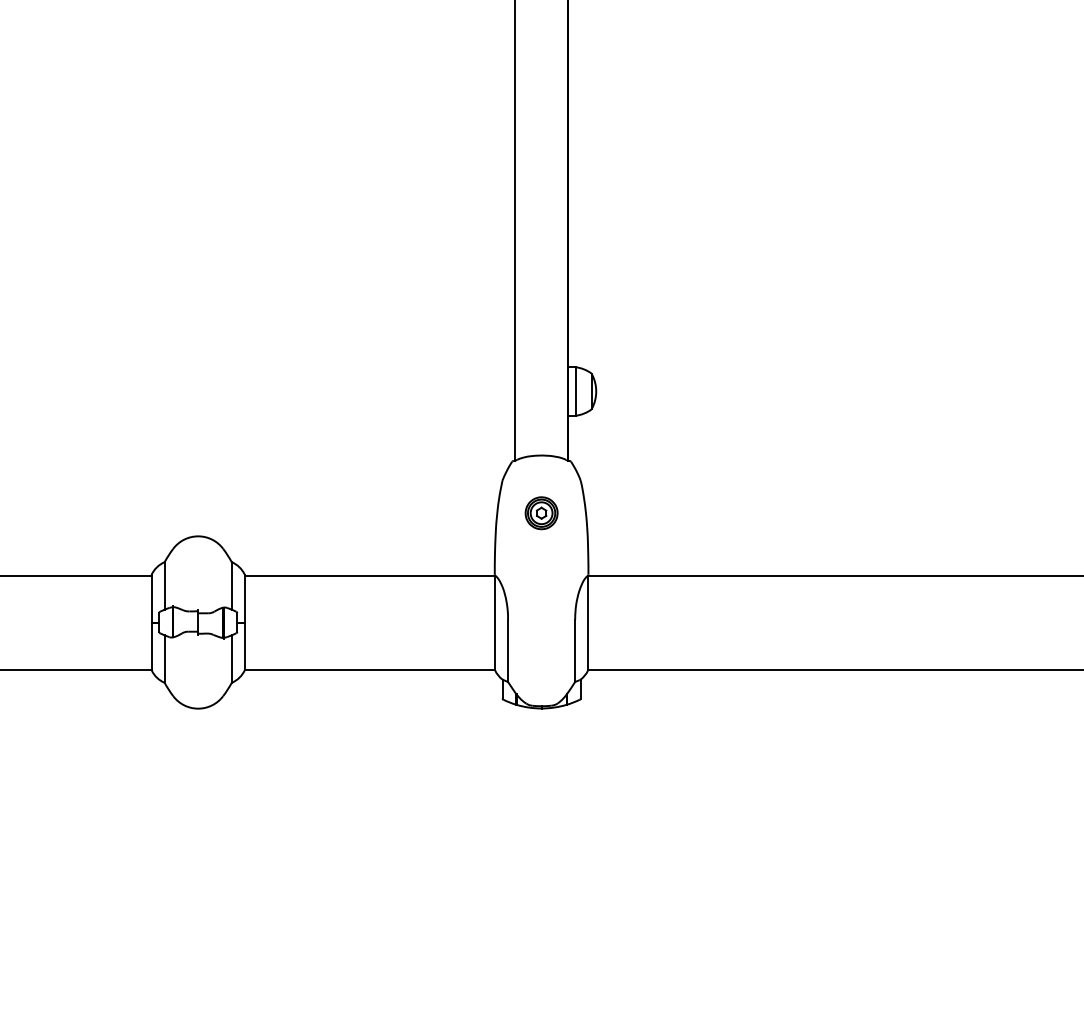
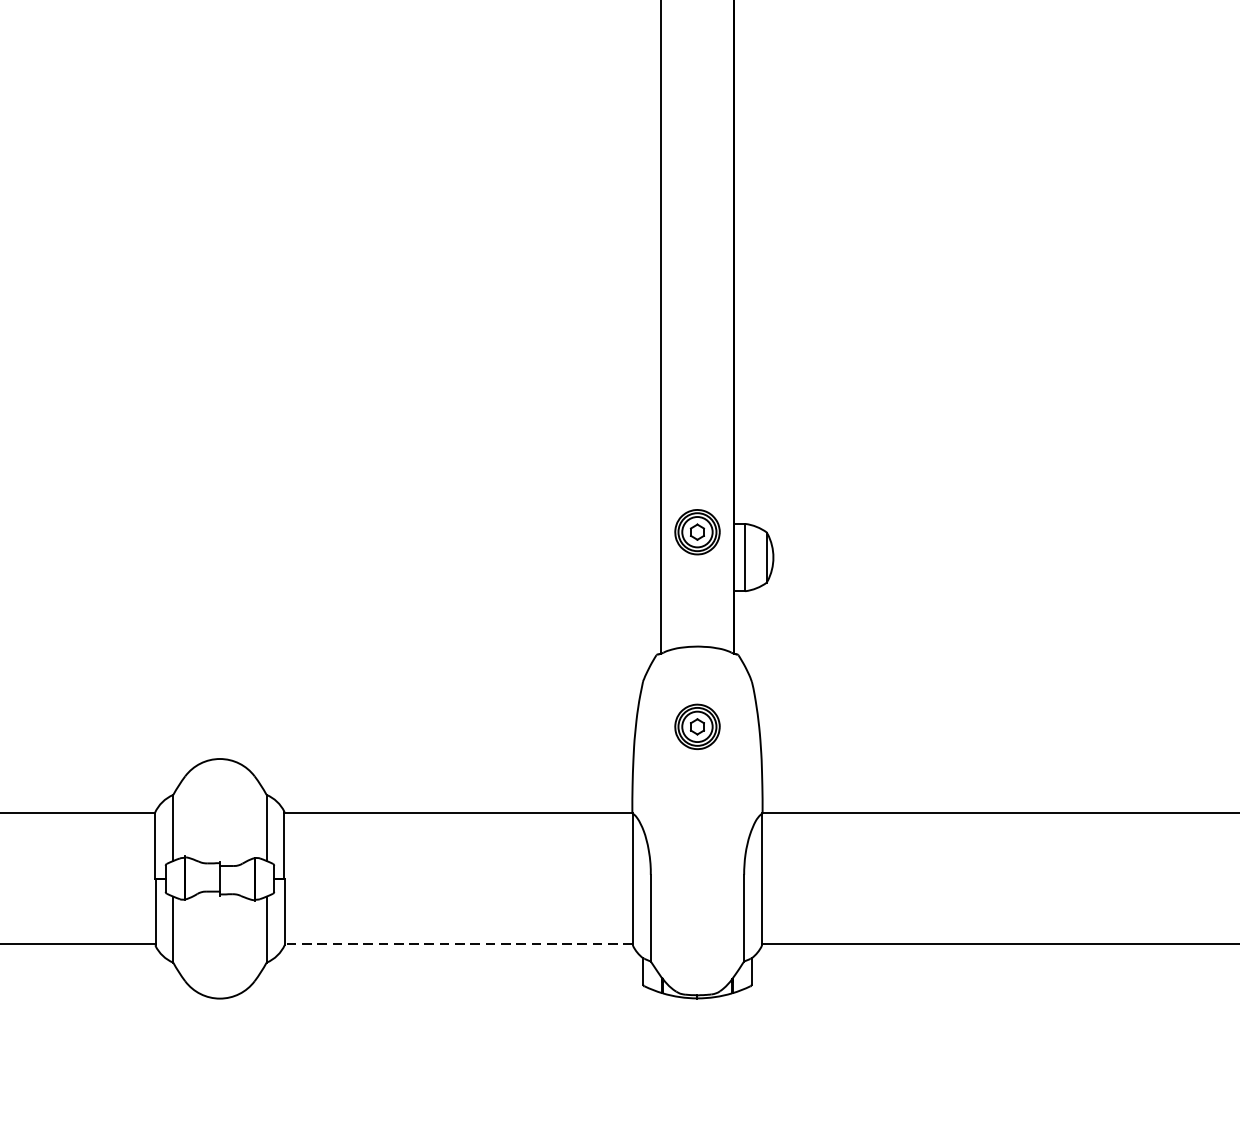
part: (541, 373) -> (697, 532), added
line: (369, 669) -> (458, 944), solid -> dashed

